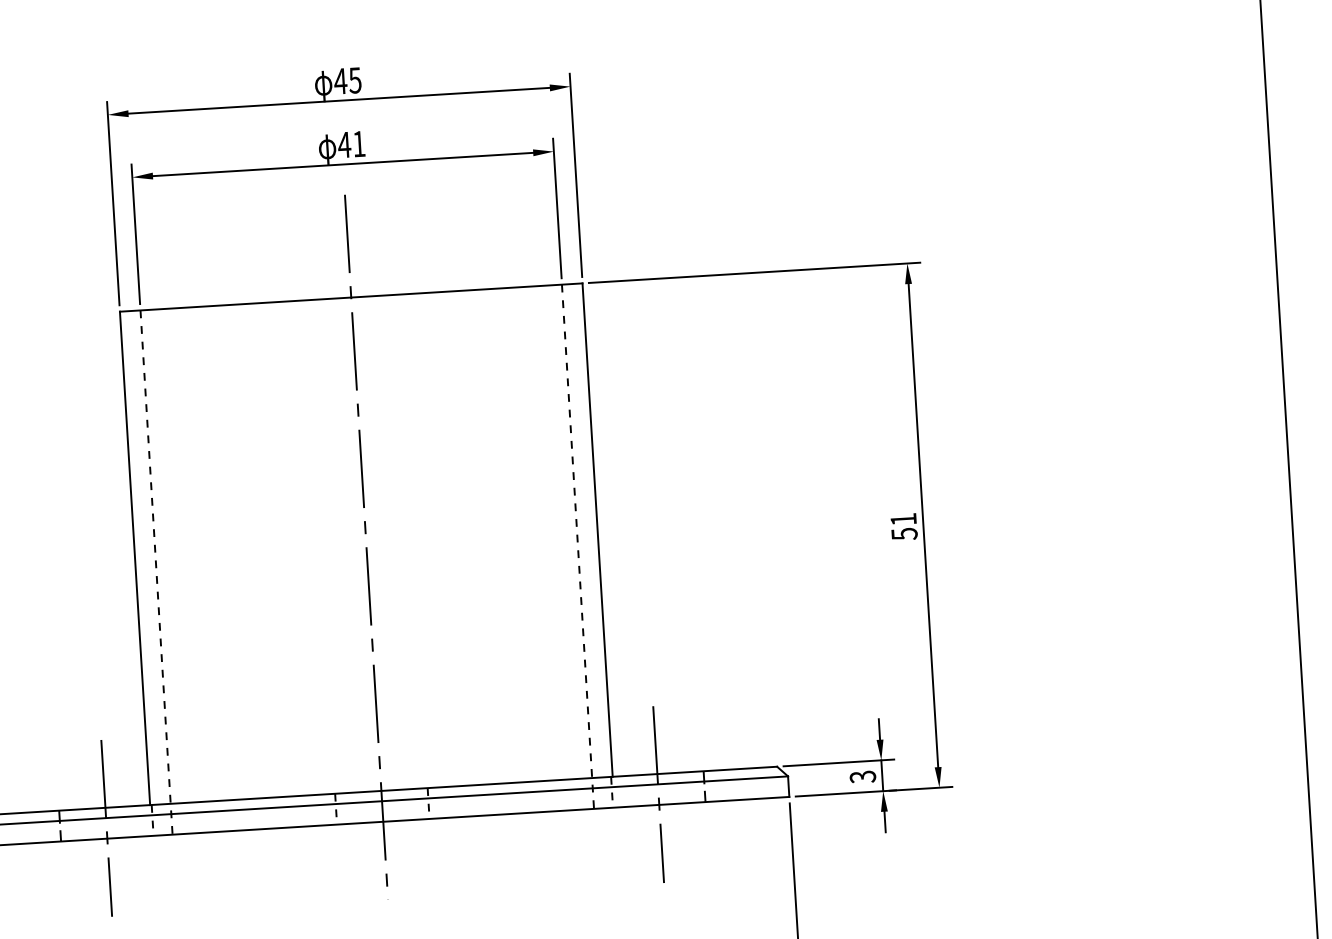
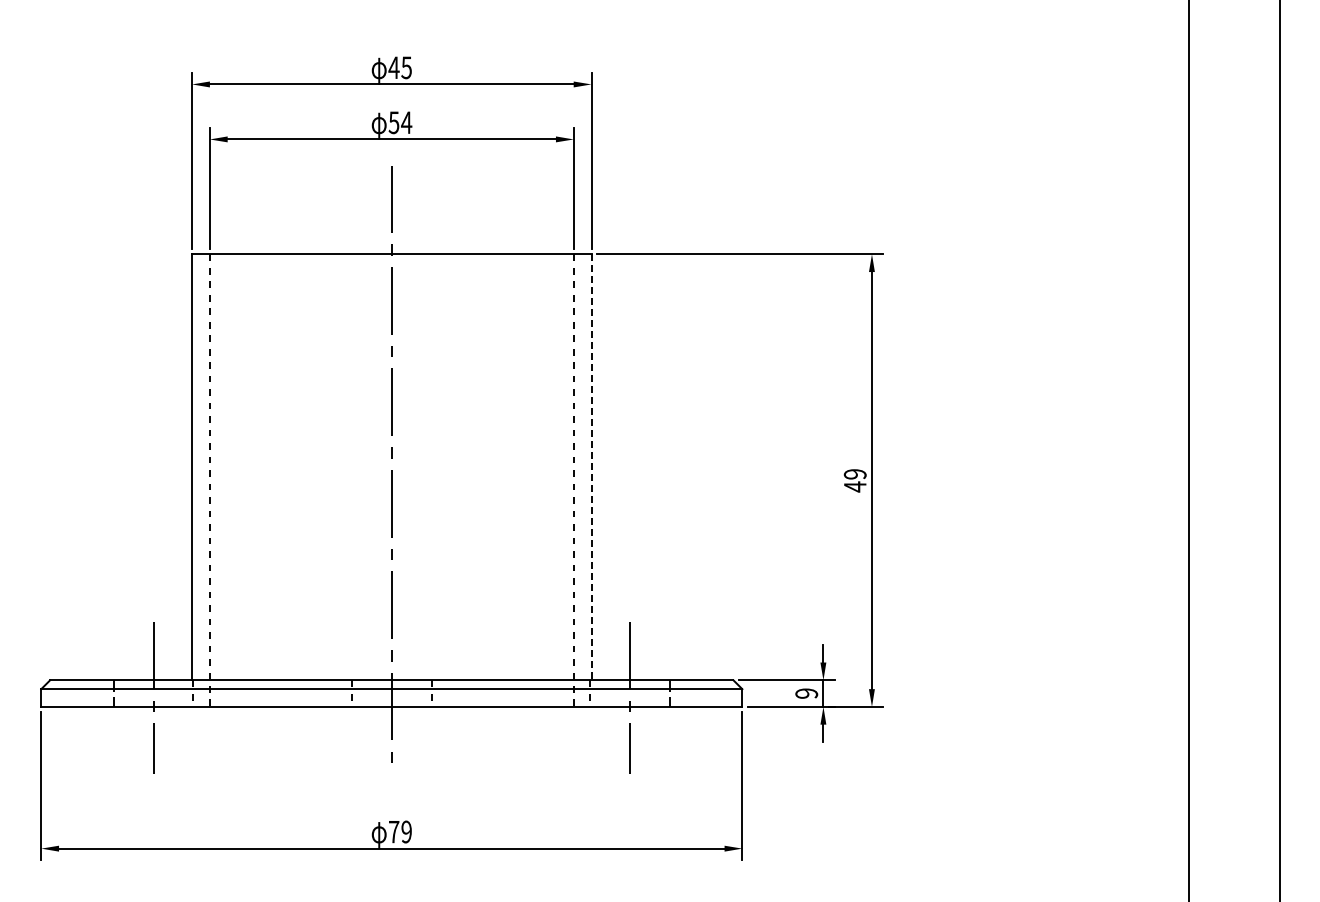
text: (351, 144) -> (400, 122), 41 -> 54
text: (903, 526) -> (854, 480), 51 -> 49
line: (597, 530) -> (591, 467), solid -> dashed
text: (862, 776) -> (806, 693), 3 -> 9

